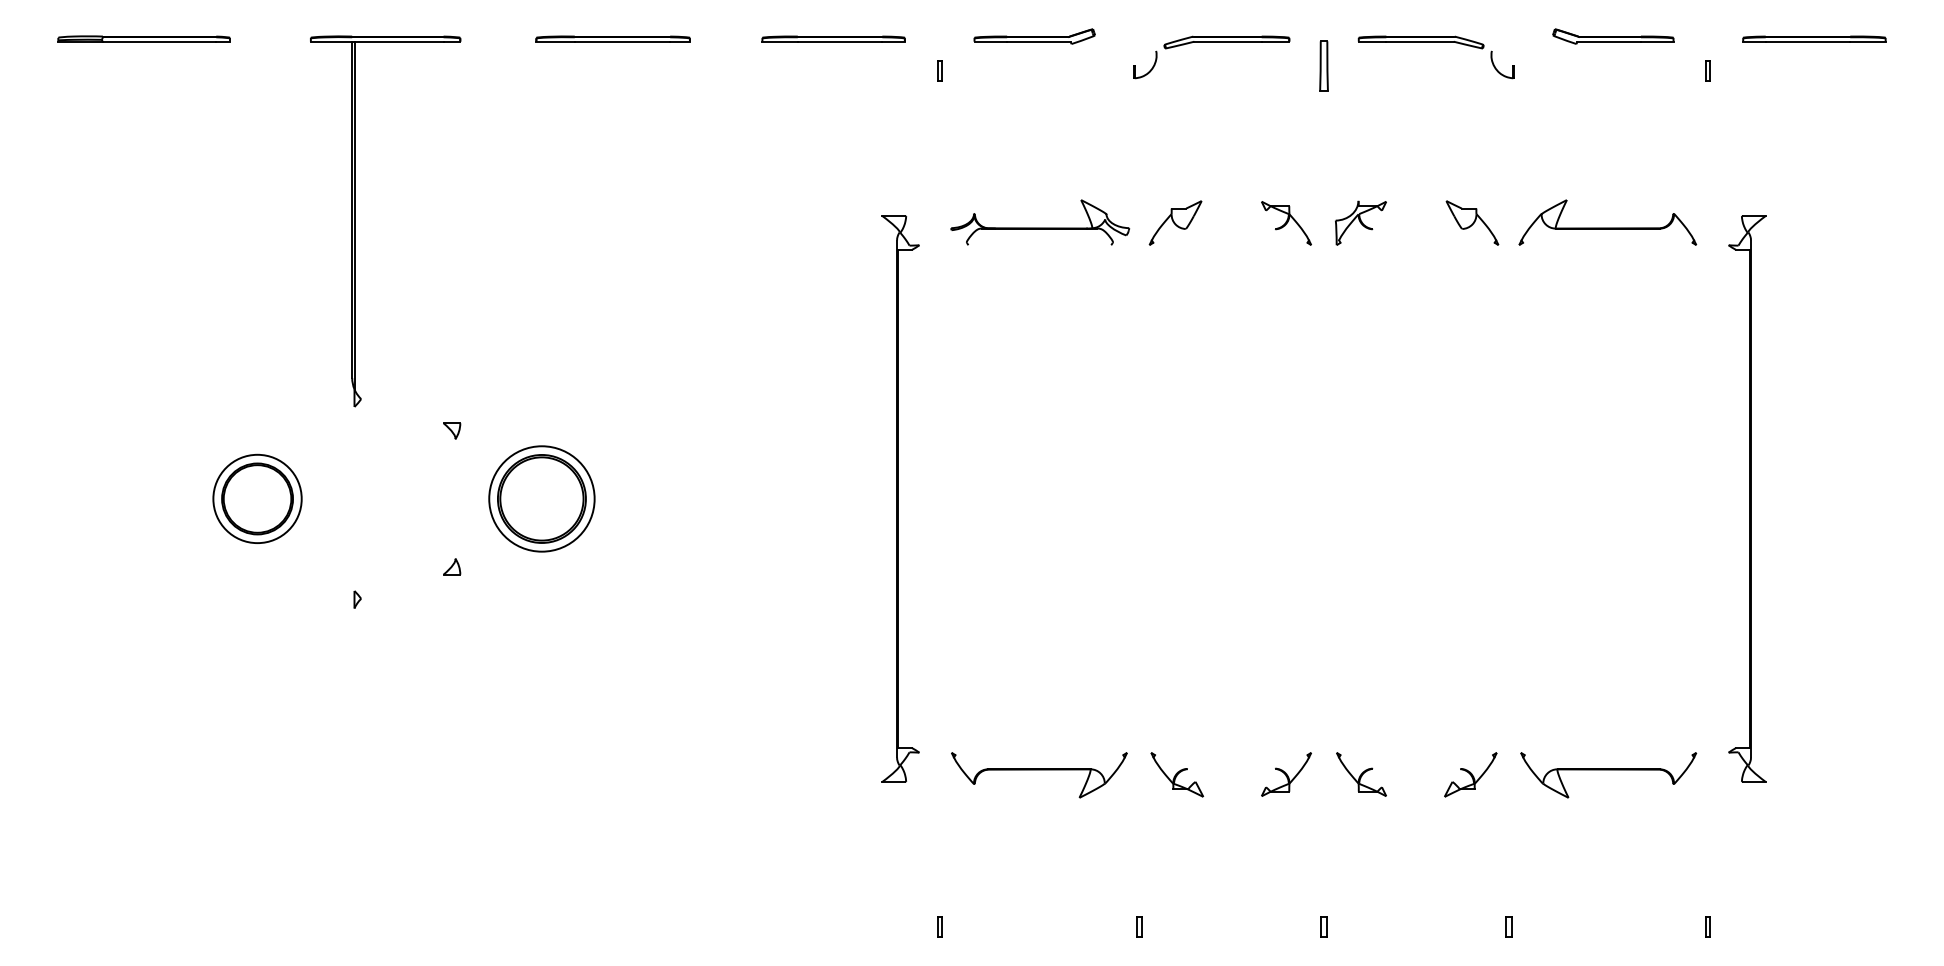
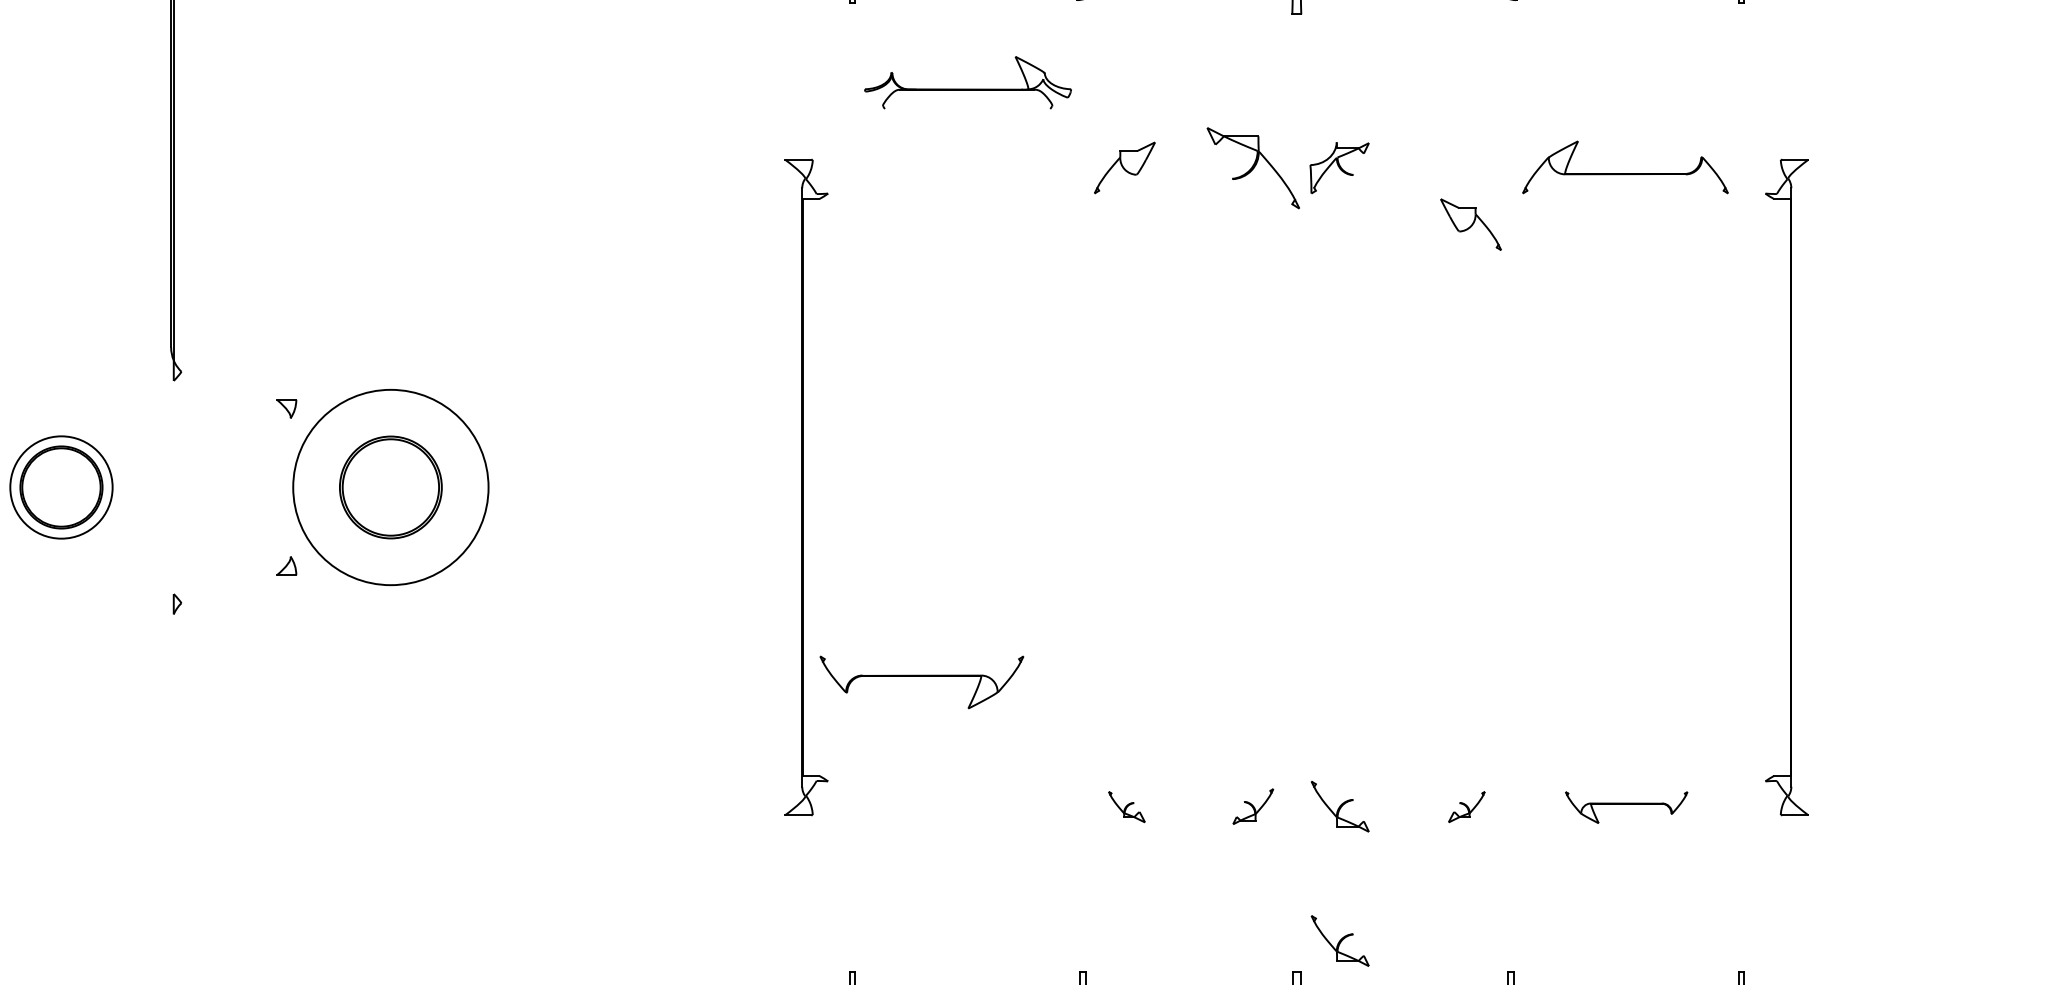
part: (1040, 222) -> (968, 82), moved
part: (1472, 222) -> (1471, 224), moved
part: (1286, 223) -> (1253, 168), size x1.6
circle: (541, 498) -> (390, 486), size x1.6
part: (1177, 774) -> (1127, 806), size x0.6
part: (1286, 774) -> (1253, 806), size x0.7
part: (1470, 774) -> (1466, 806), size x0.6
part: (1039, 775) -> (922, 682), moved
part: (1608, 775) -> (1626, 807), size x0.6
part: (1361, 890) -> (1340, 941), added

